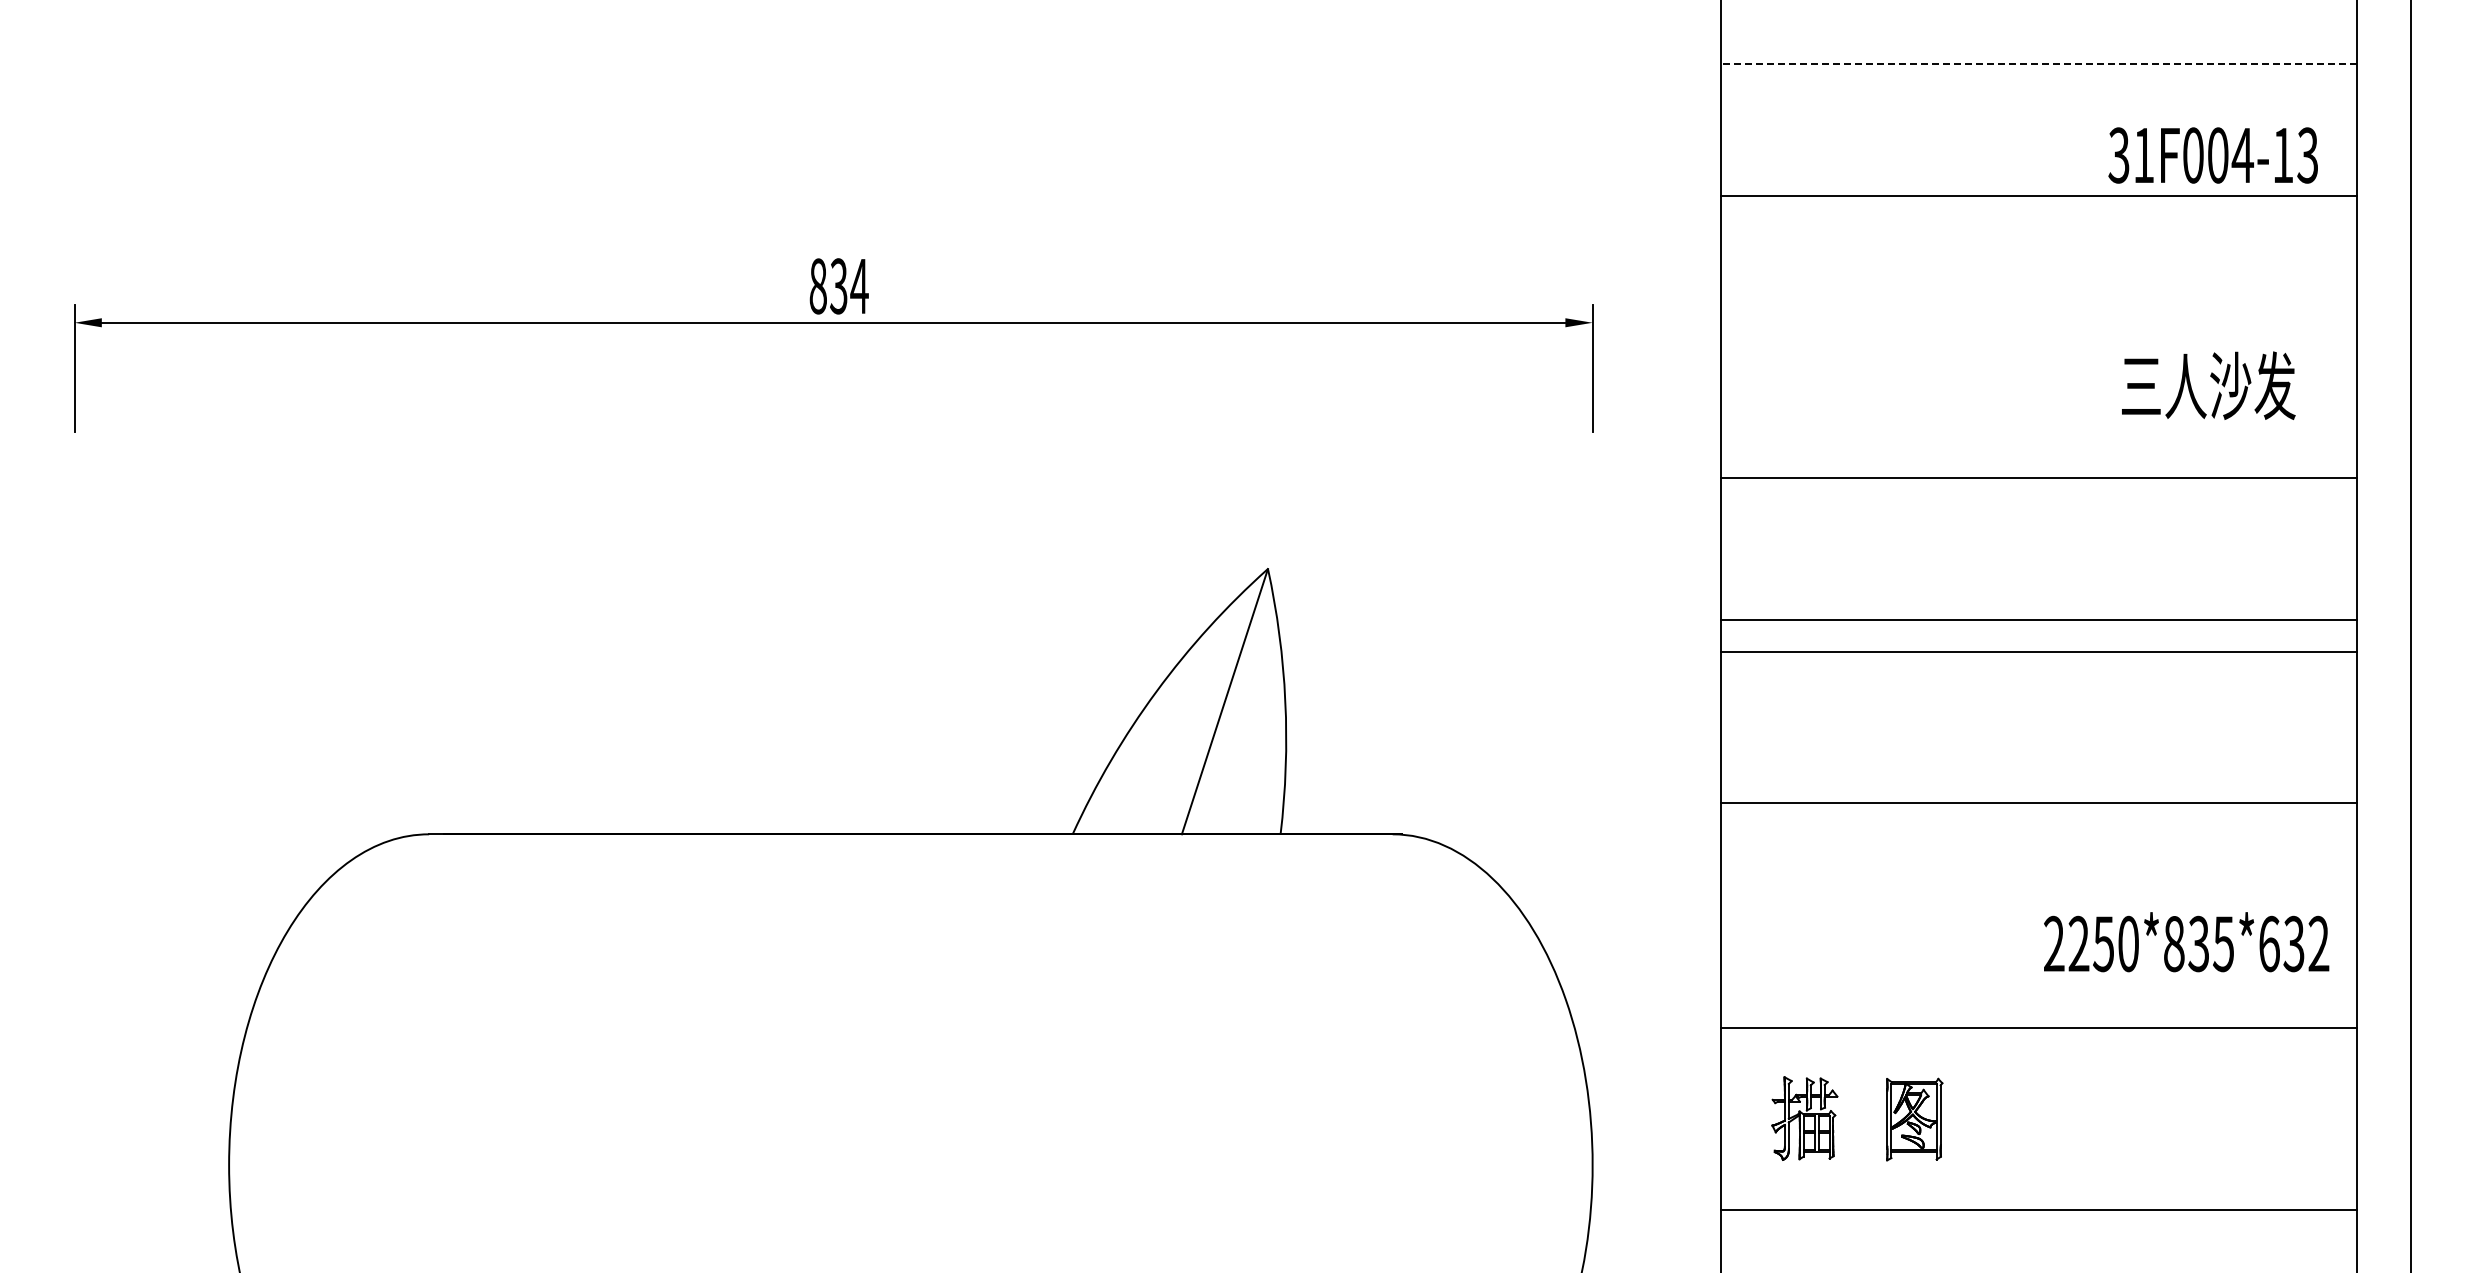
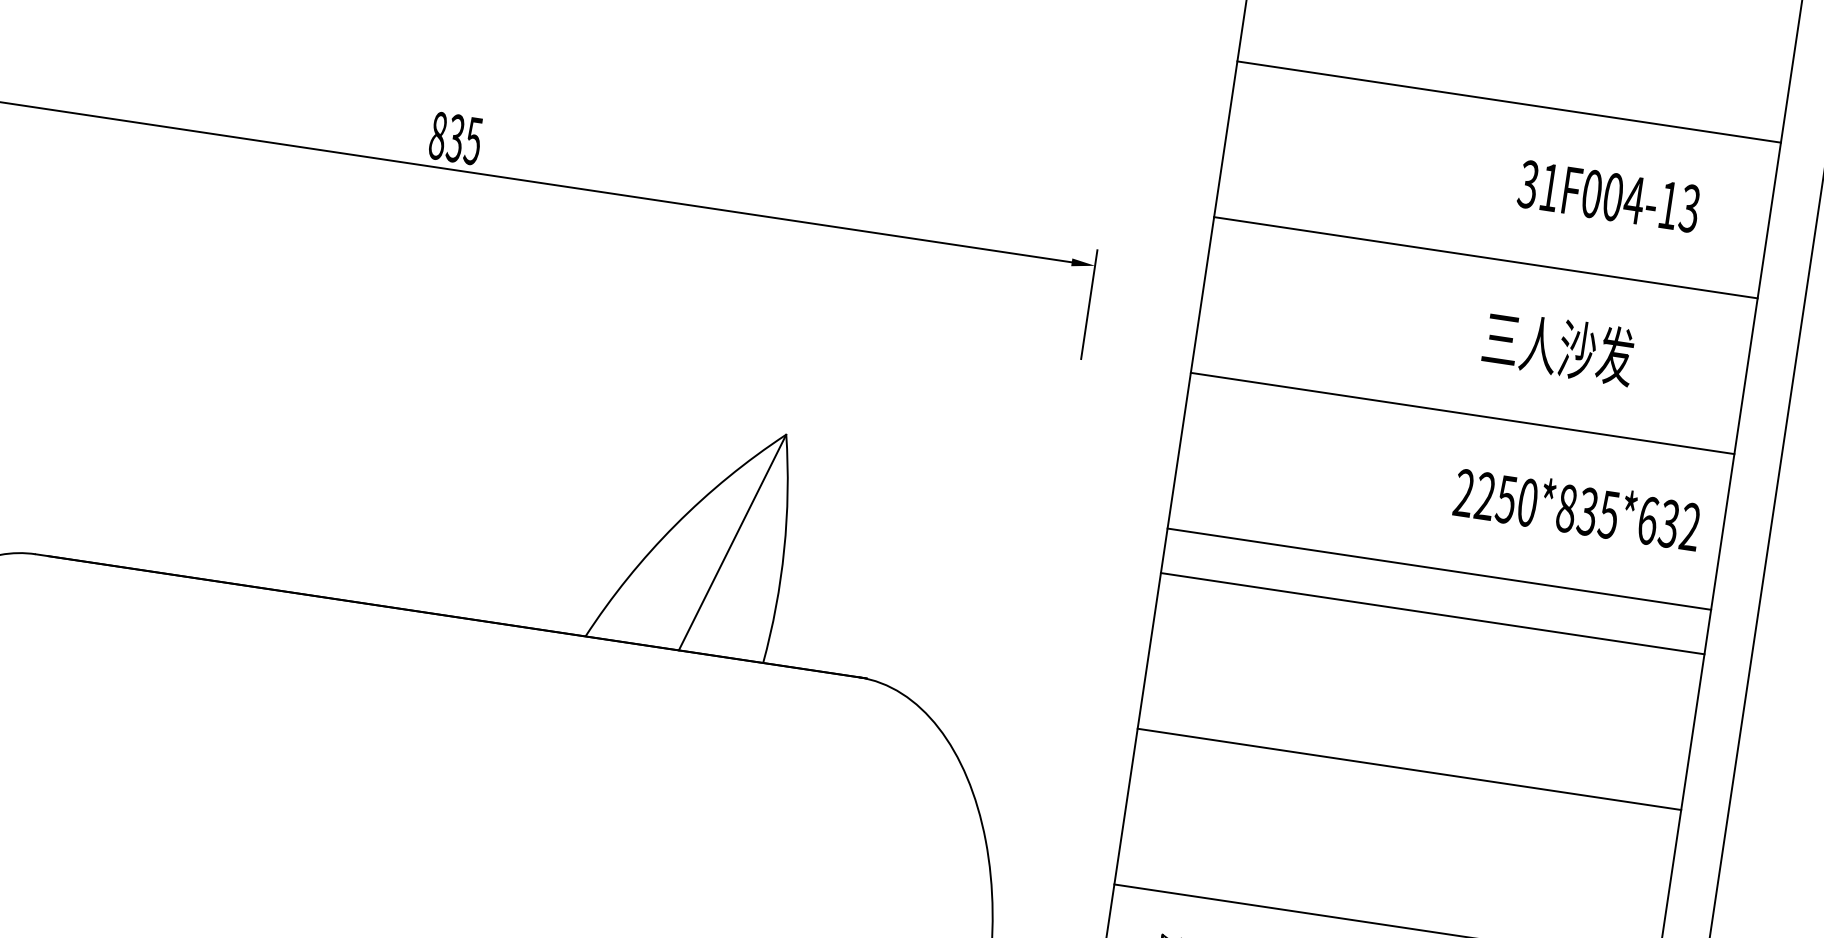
line: (2038, 64) -> (1508, 102), dashed -> solid
text: (2212, 155) -> (1608, 196), moved
line: (2038, 195) -> (1485, 257), moved
text: (859, 286) -> (473, 141), 834 -> 835
text: (2208, 385) -> (1558, 347), moved
line: (2038, 477) -> (1462, 413), moved
line: (2038, 620) -> (1432, 613), moved
line: (2038, 652) -> (1439, 569), moved
line: (2038, 802) -> (1409, 769), moved
text: (2186, 942) -> (1577, 508), moved

